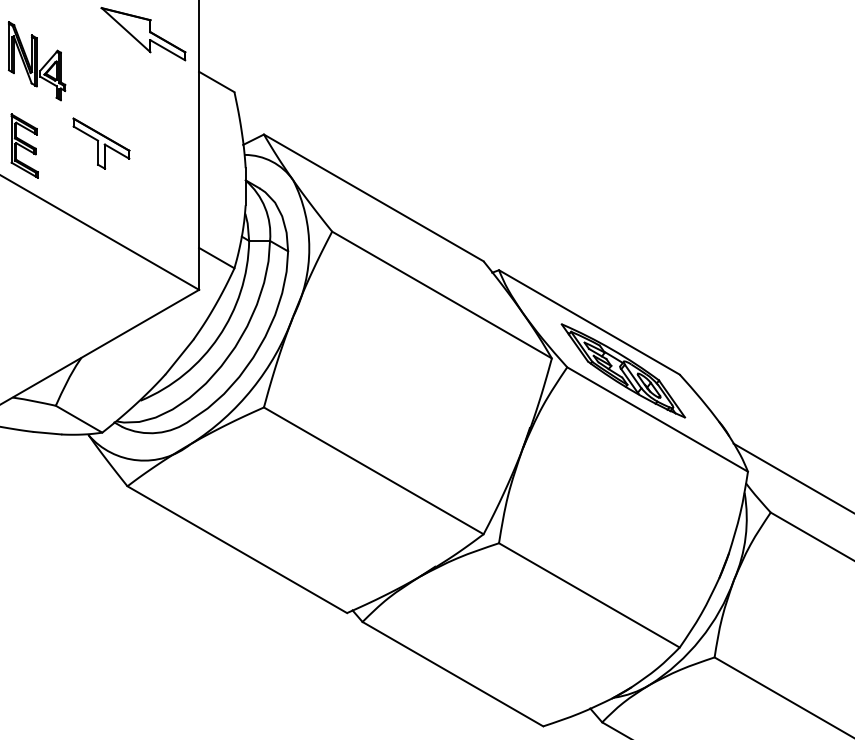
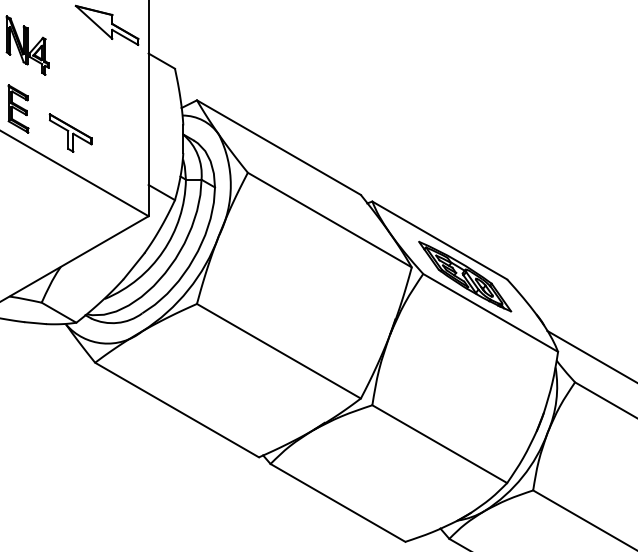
part: (101, 142) -> (70, 132), moved

